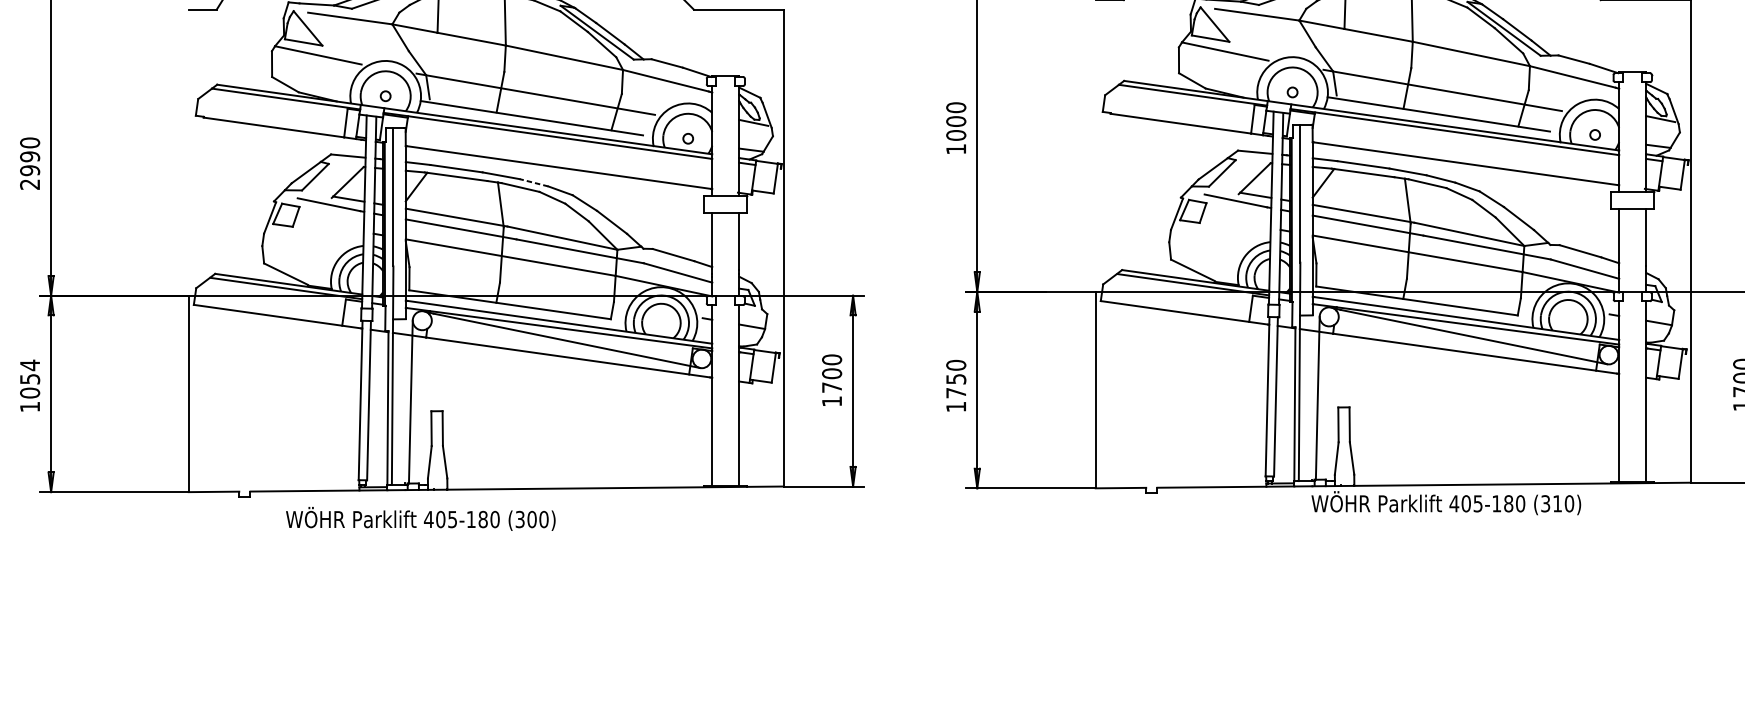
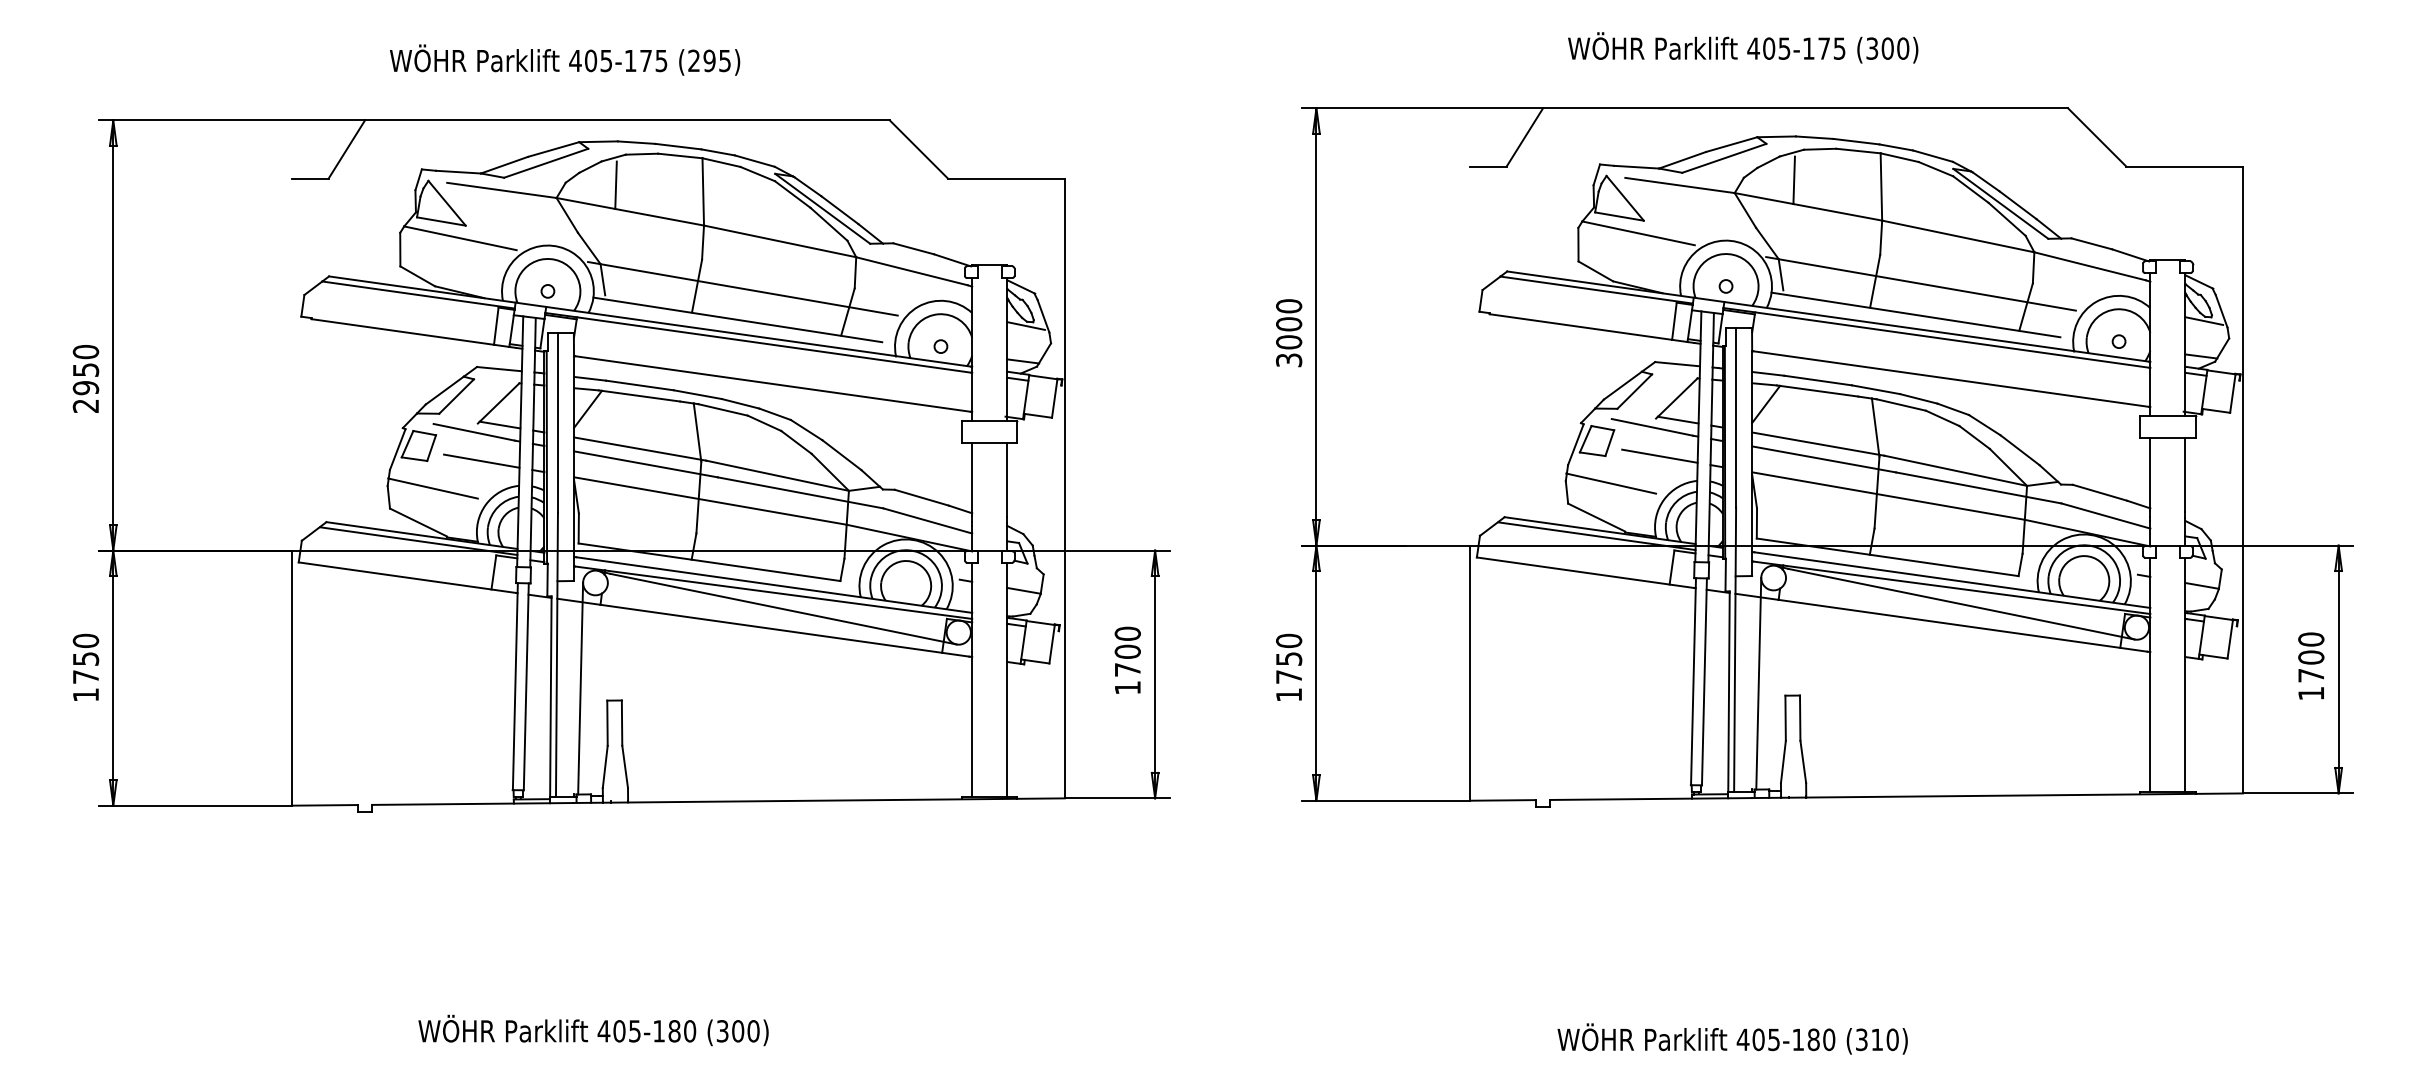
text: (956, 149) -> (1289, 360), 1000 -> 3000
text: (29, 157) -> (85, 370), 2990 -> 2950
line: (533, 182) -> (740, 403), dashed -> solid
line: (1241, 222) -> (1659, 455), added
line: (334, 226) -> (481, 460), added
line: (1204, 244) -> (1611, 483), added
line: (296, 247) -> (432, 488), added
text: (29, 378) -> (85, 658), 1054 -> 1750
text: (1446, 502) -> (1732, 1038), moved
text: (420, 518) -> (593, 1030), moved

